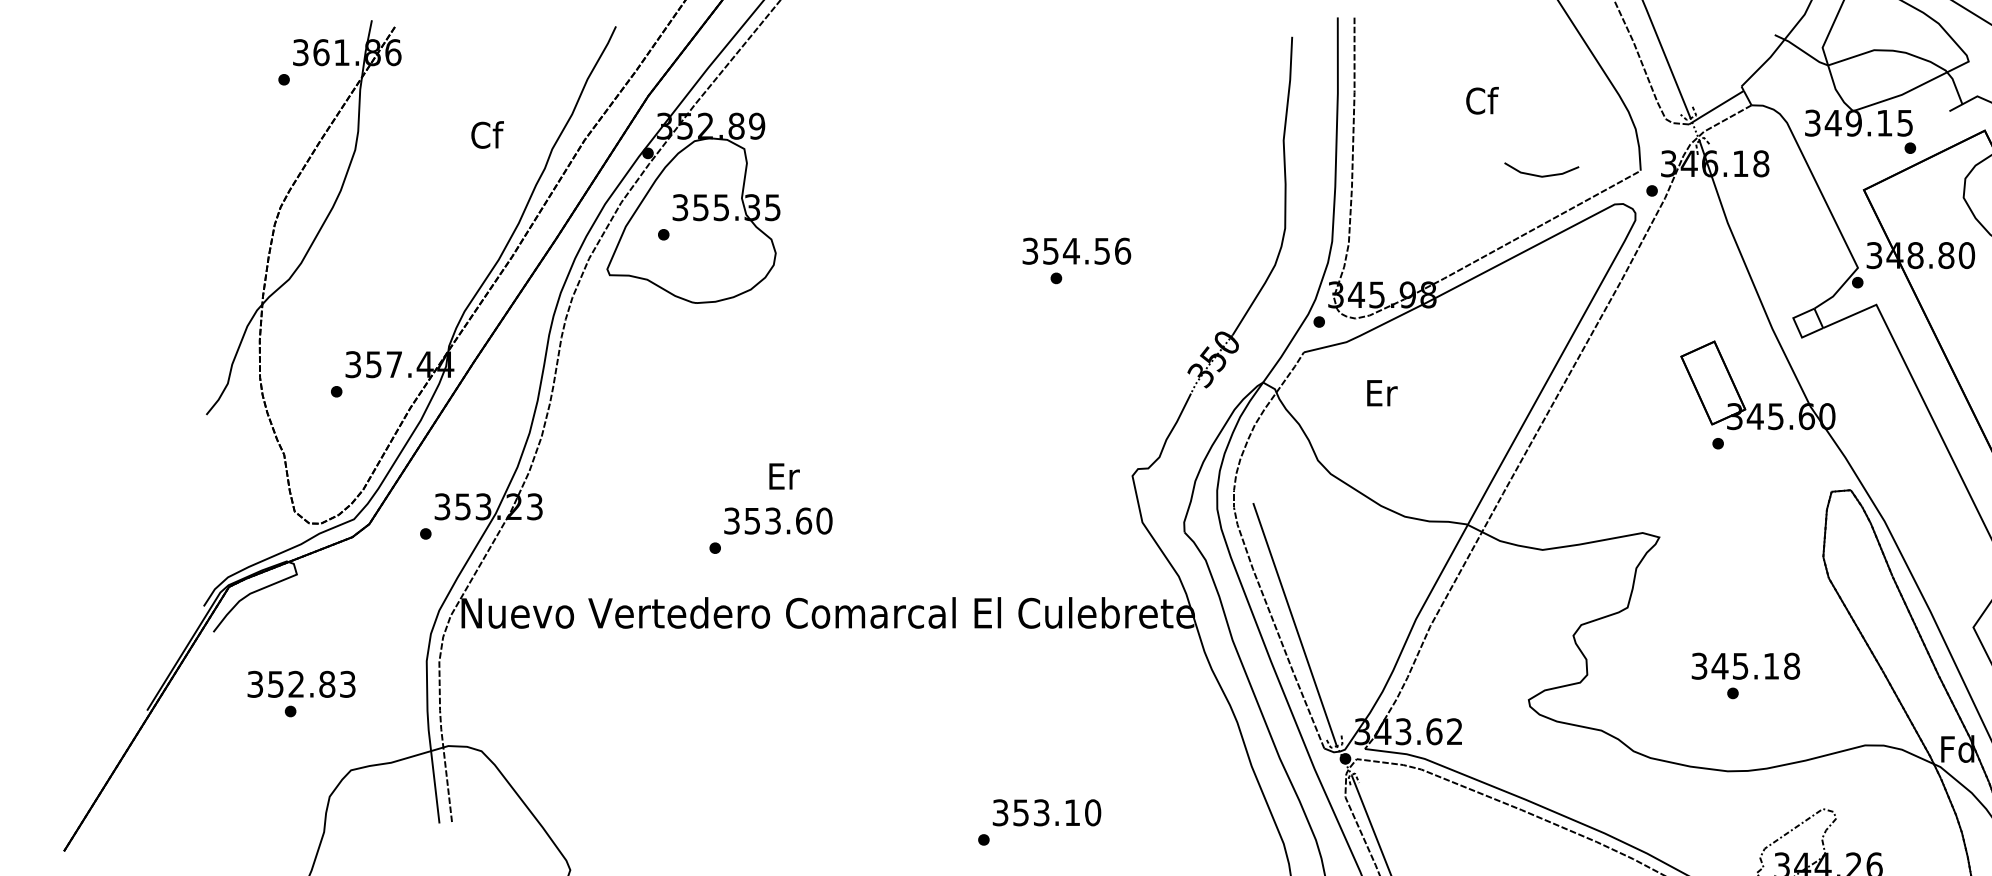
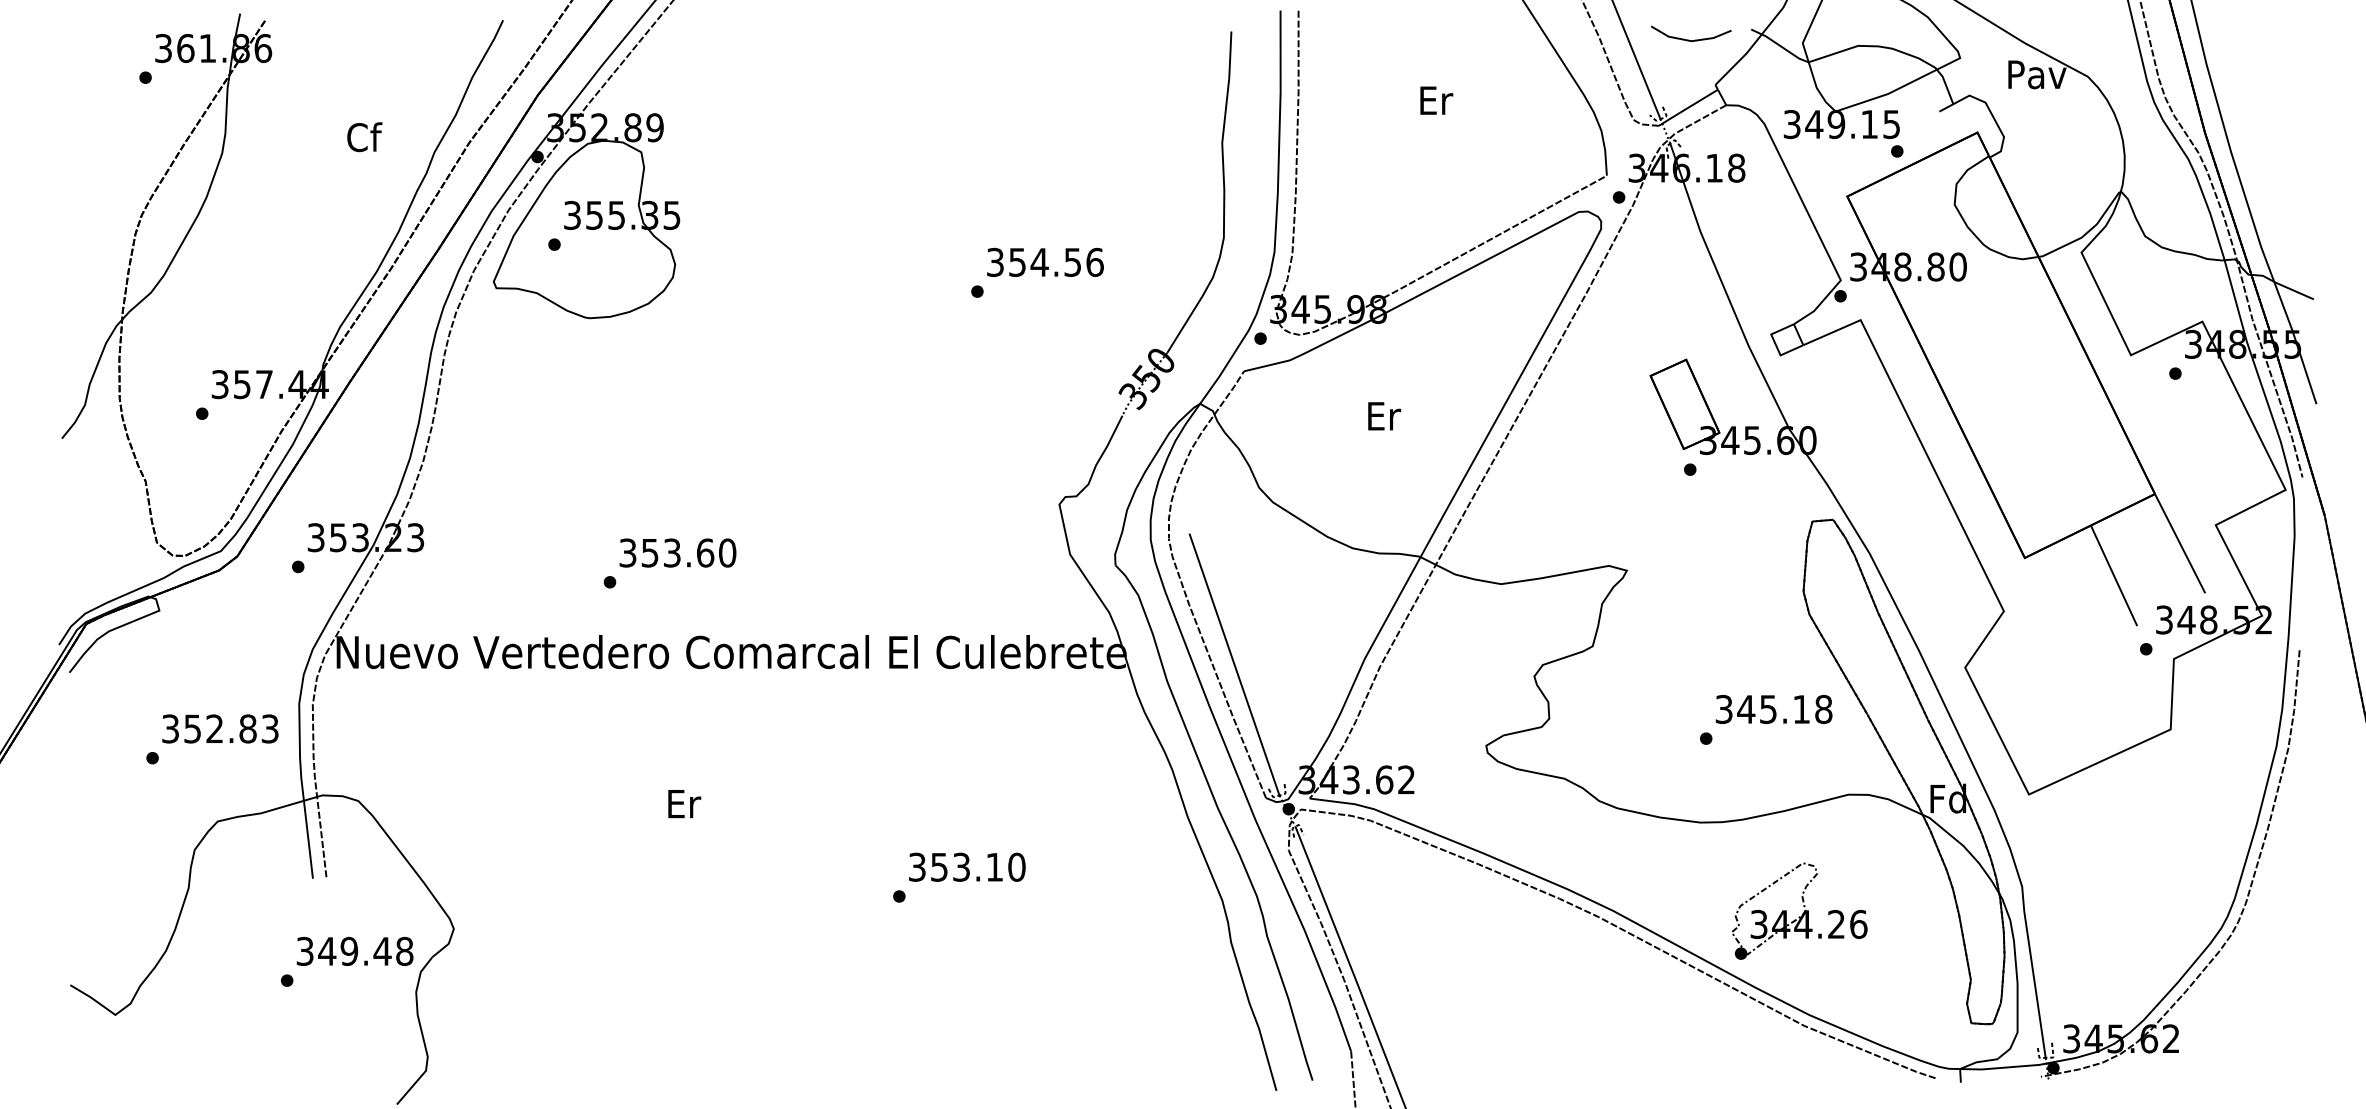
text: (1481, 100) -> (1435, 100), Cf -> Er
line: (1540, 175) -> (1689, 39), moved
text: (1076, 250) -> (1045, 261), moved
text: (1382, 393) -> (1384, 416), moved
text: (784, 476) -> (684, 804), moved
text: (1745, 665) -> (1773, 708), moved
text: (301, 683) -> (220, 728), moved

